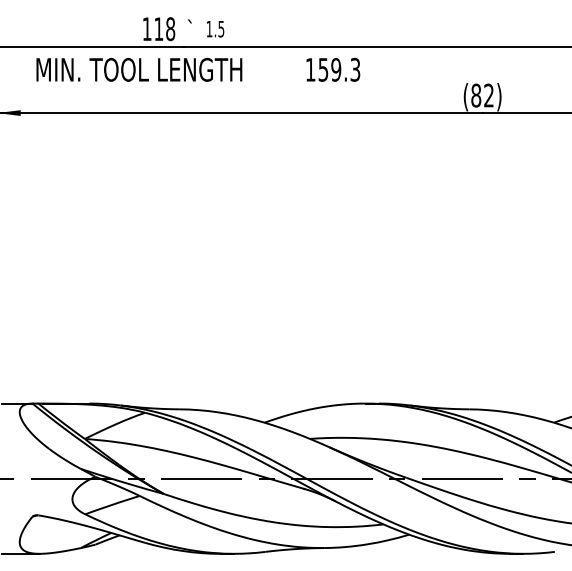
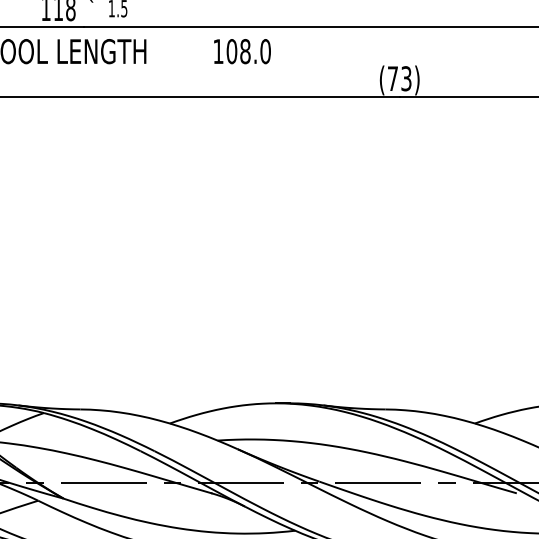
text: (339, 69) -> (248, 51), 159.3 -> 108.0
text: (482, 95) -> (399, 78), (82) -> (73)

